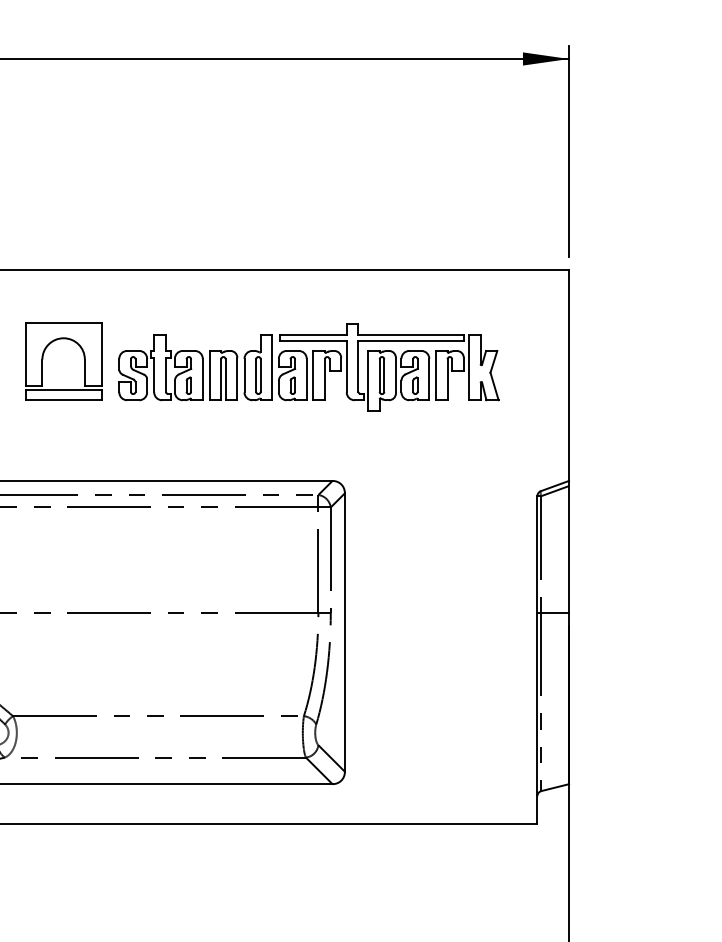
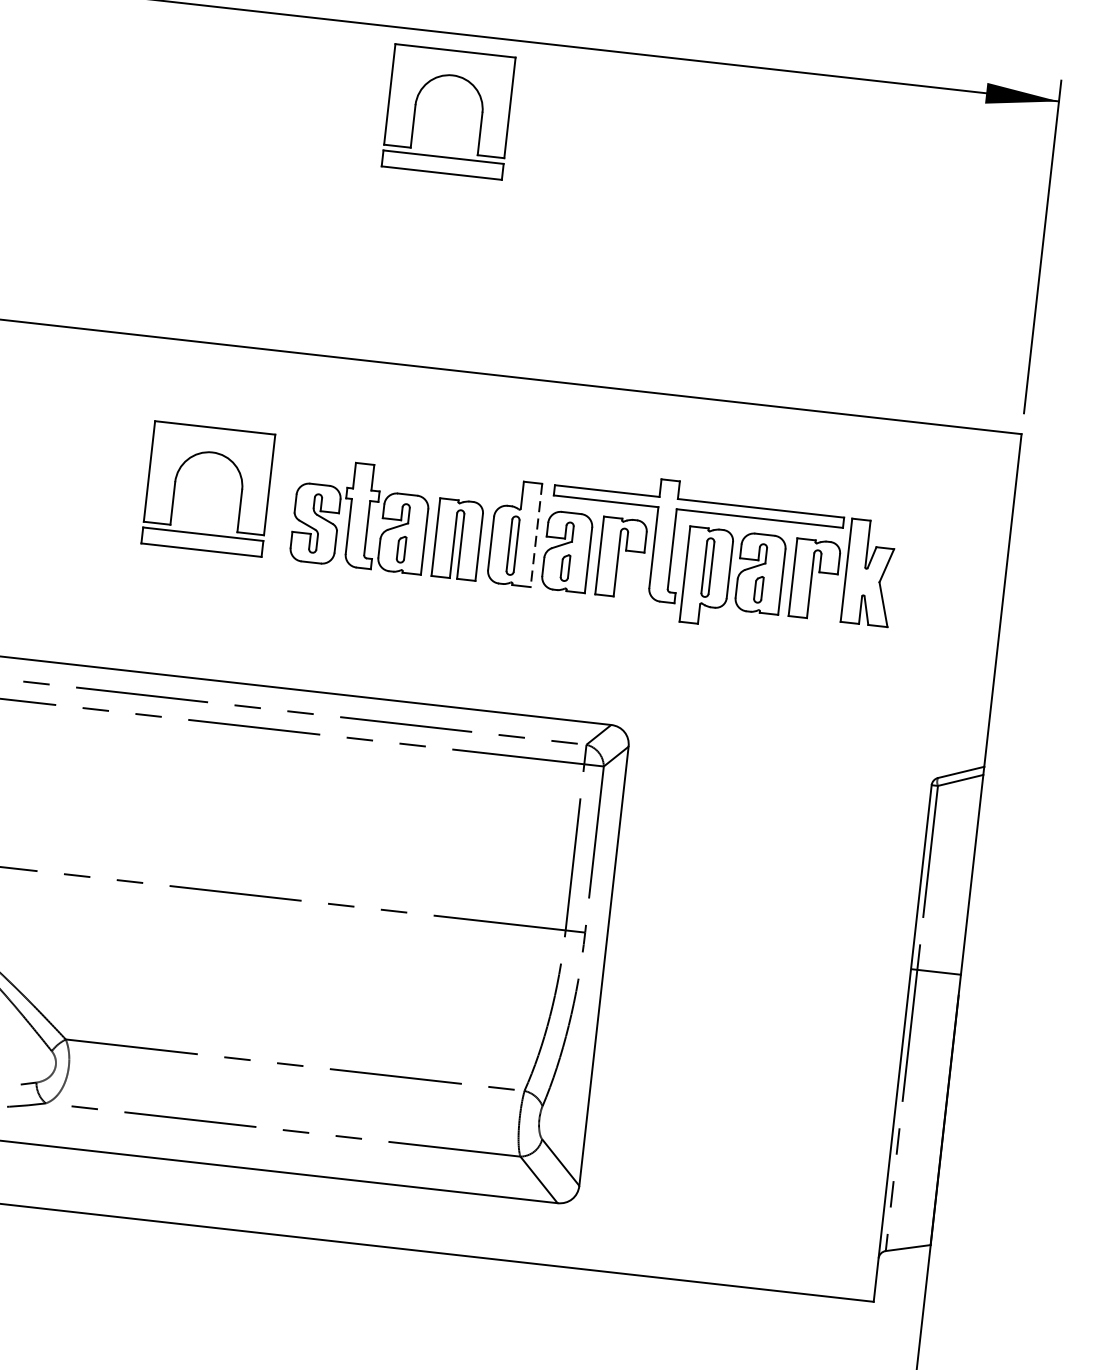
part: (167, 106) -> (417, 105), added
line: (272, 367) -> (536, 535), solid -> dashed

